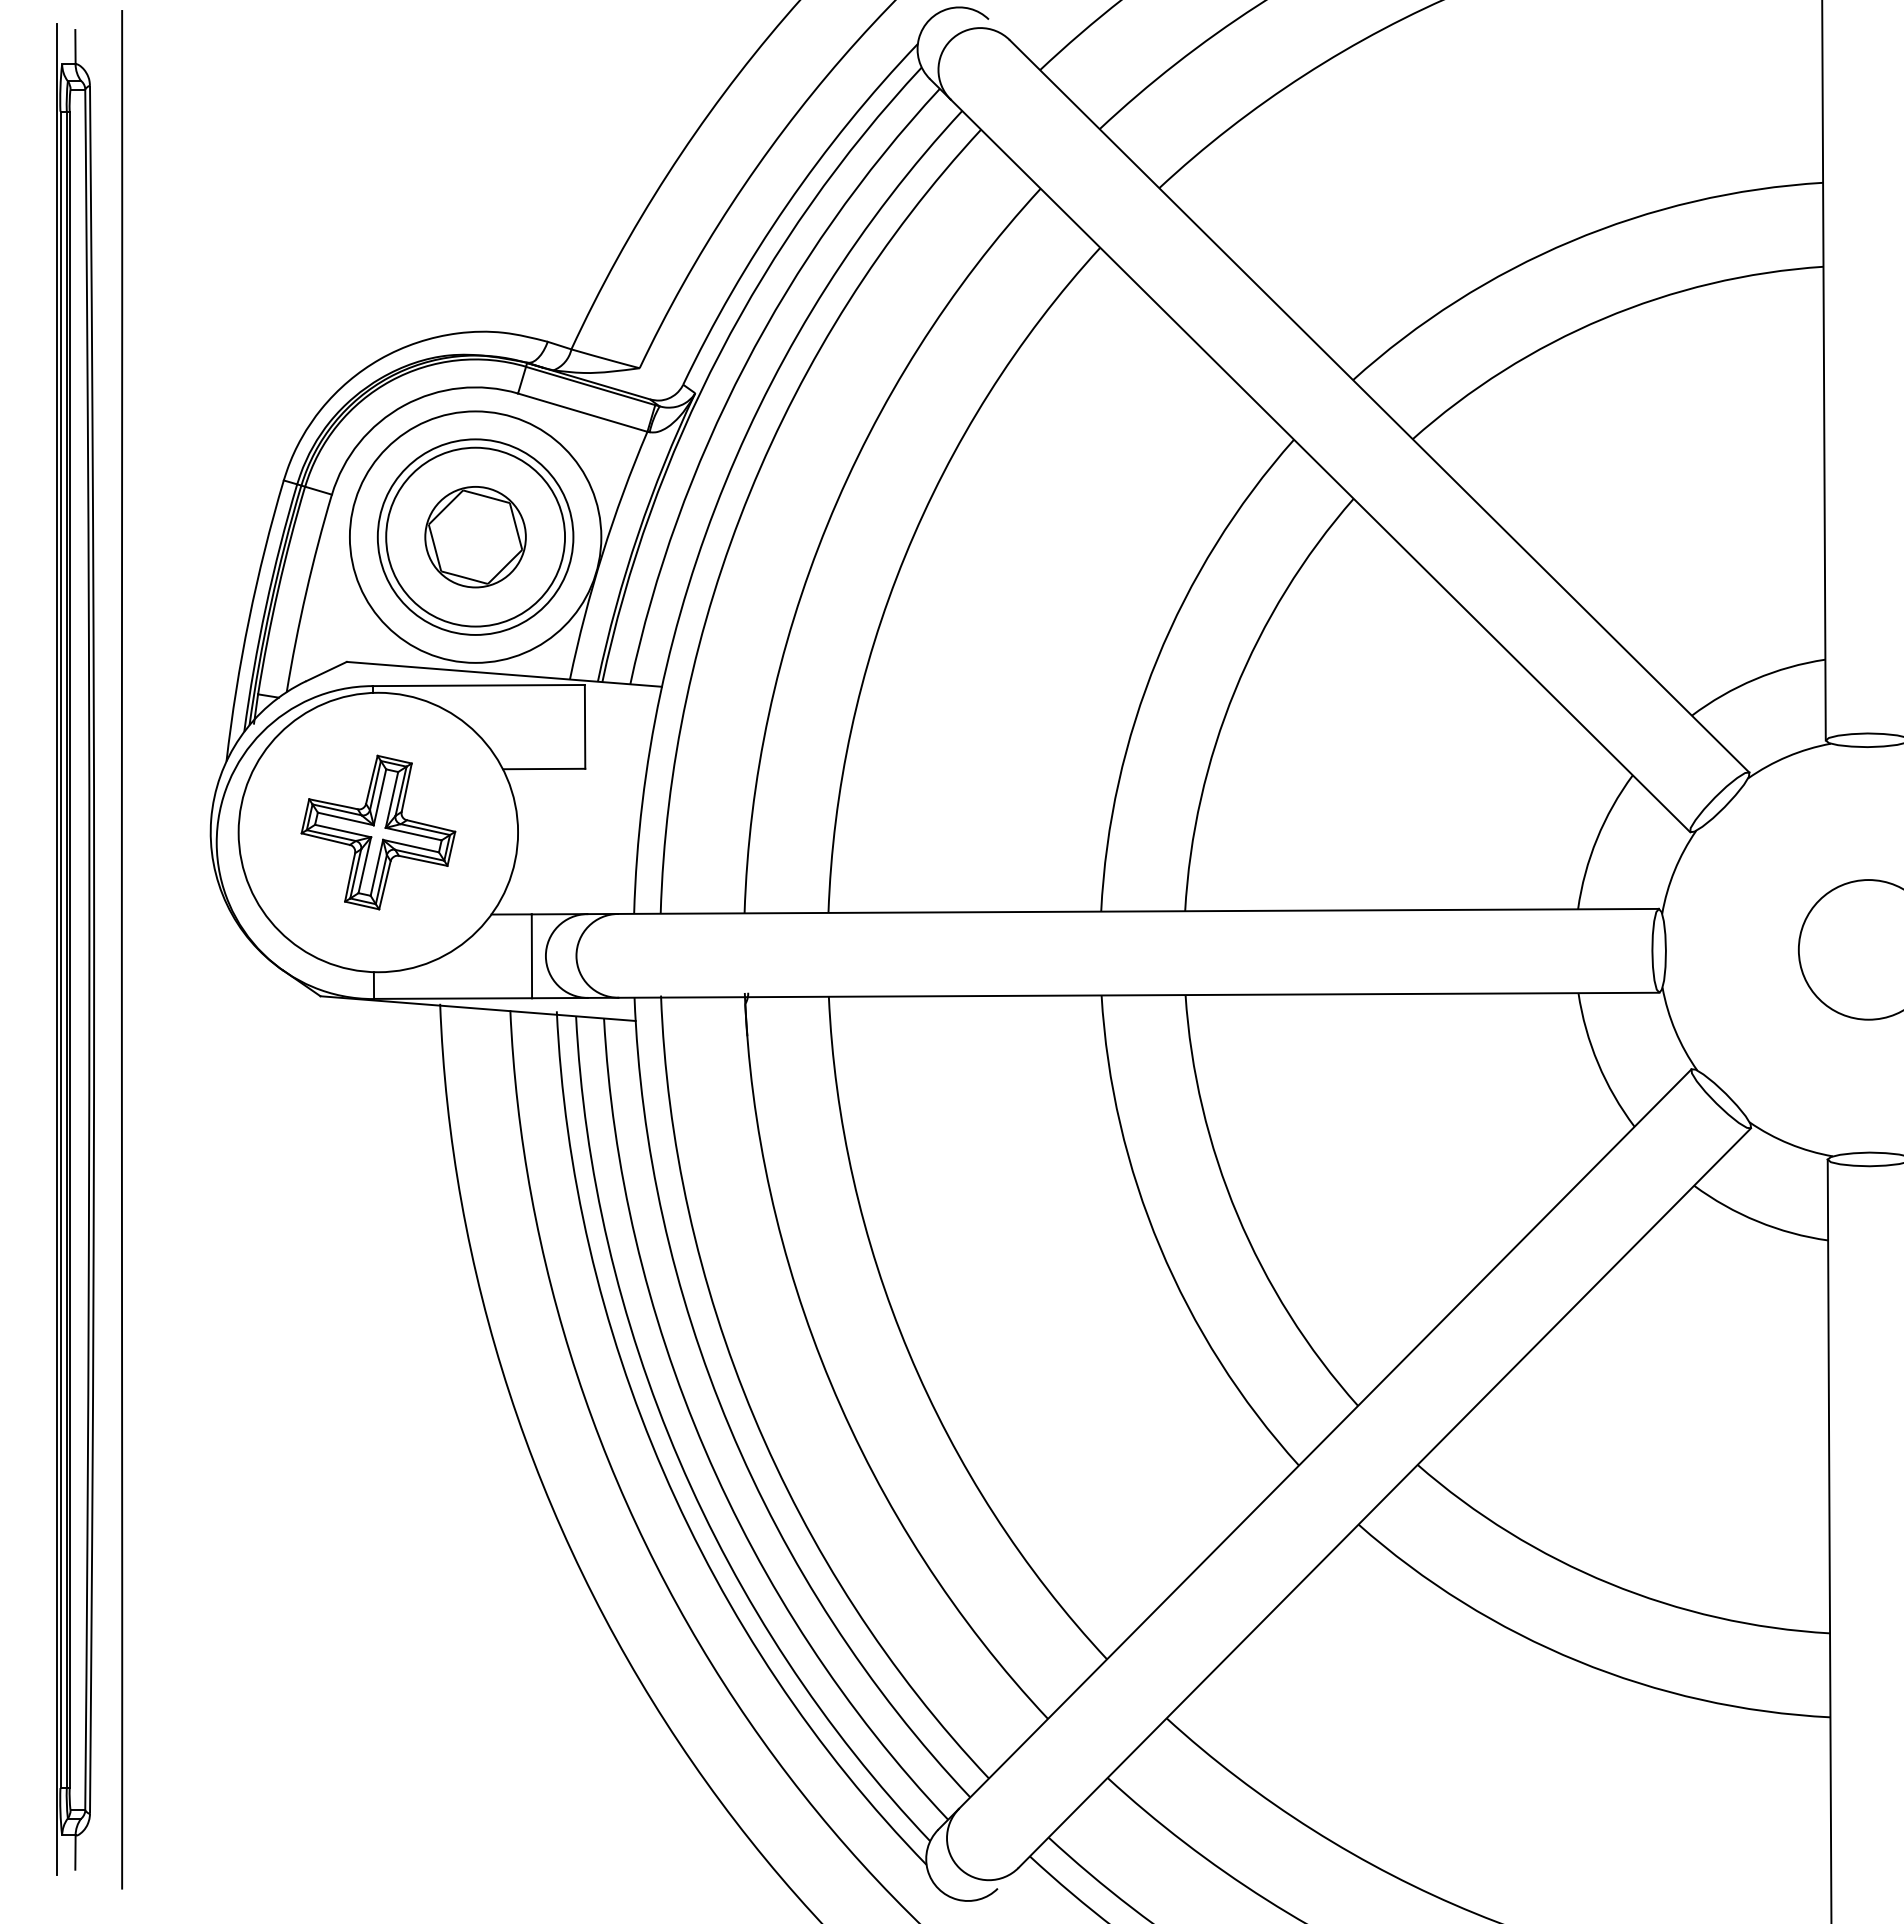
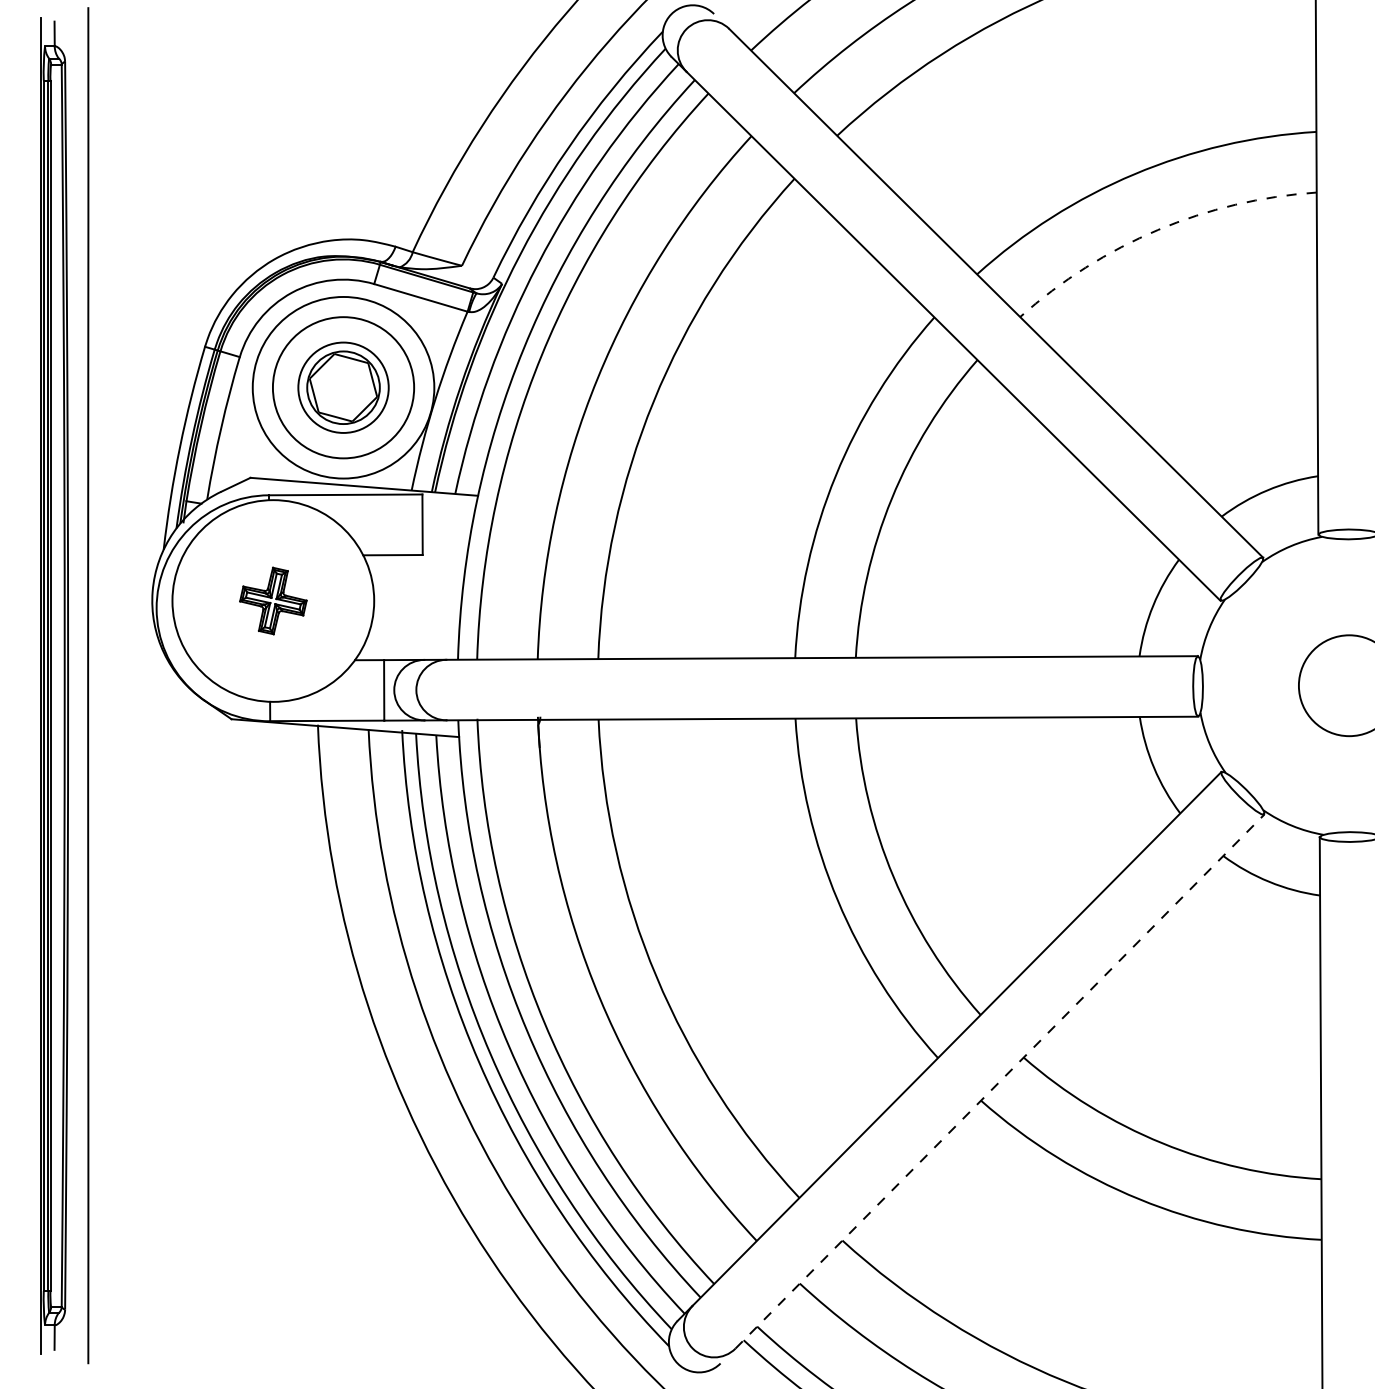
arc: (1603, 318) -> (1157, 229), solid -> dashed
circle: (475, 536) -> (343, 387), size x0.7
part: (378, 832) -> (273, 601), size x0.6
line: (1385, 1497) -> (1000, 1081), solid -> dashed

